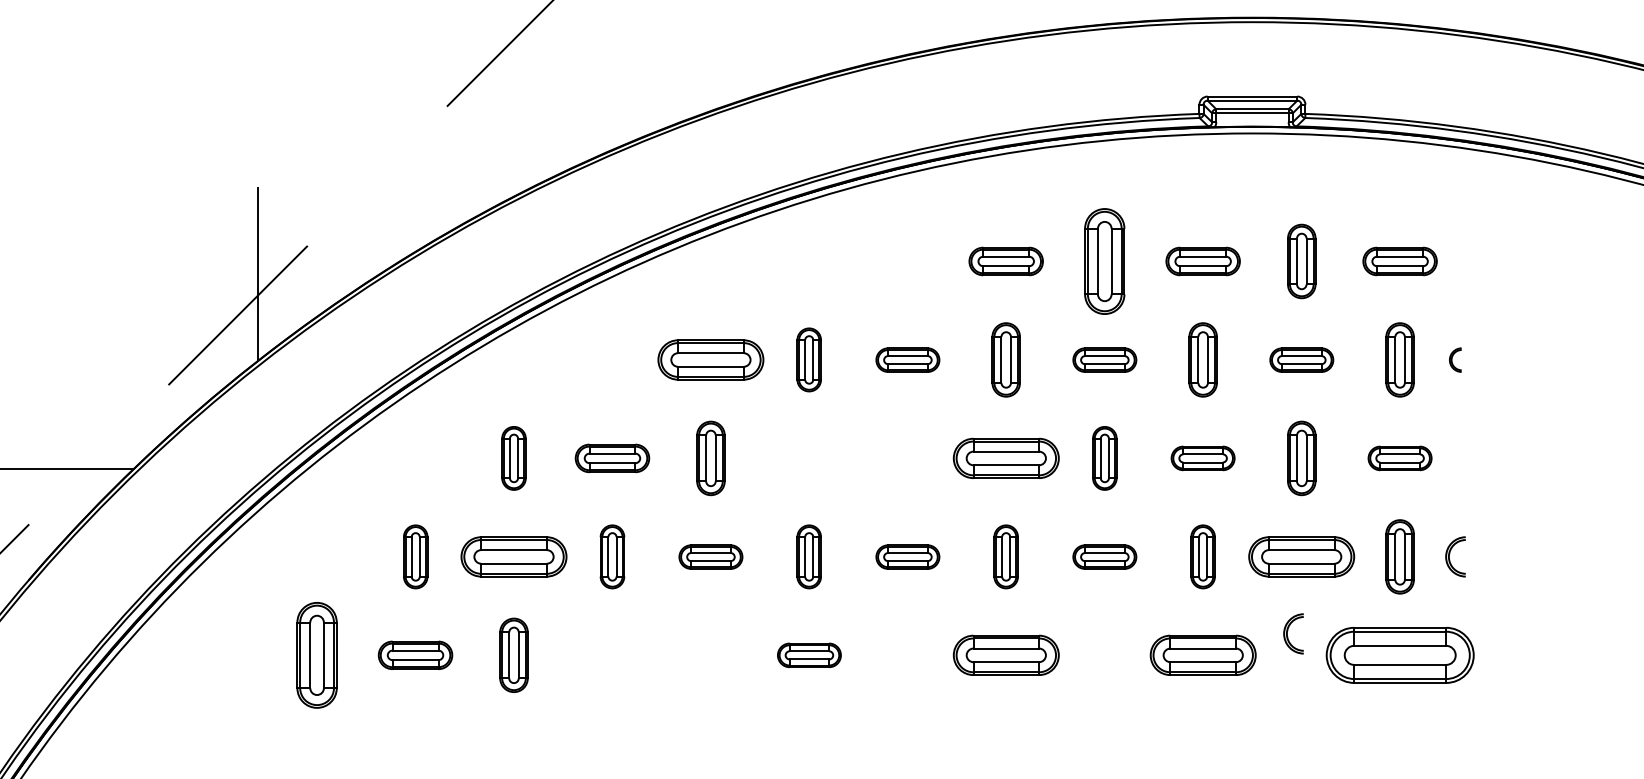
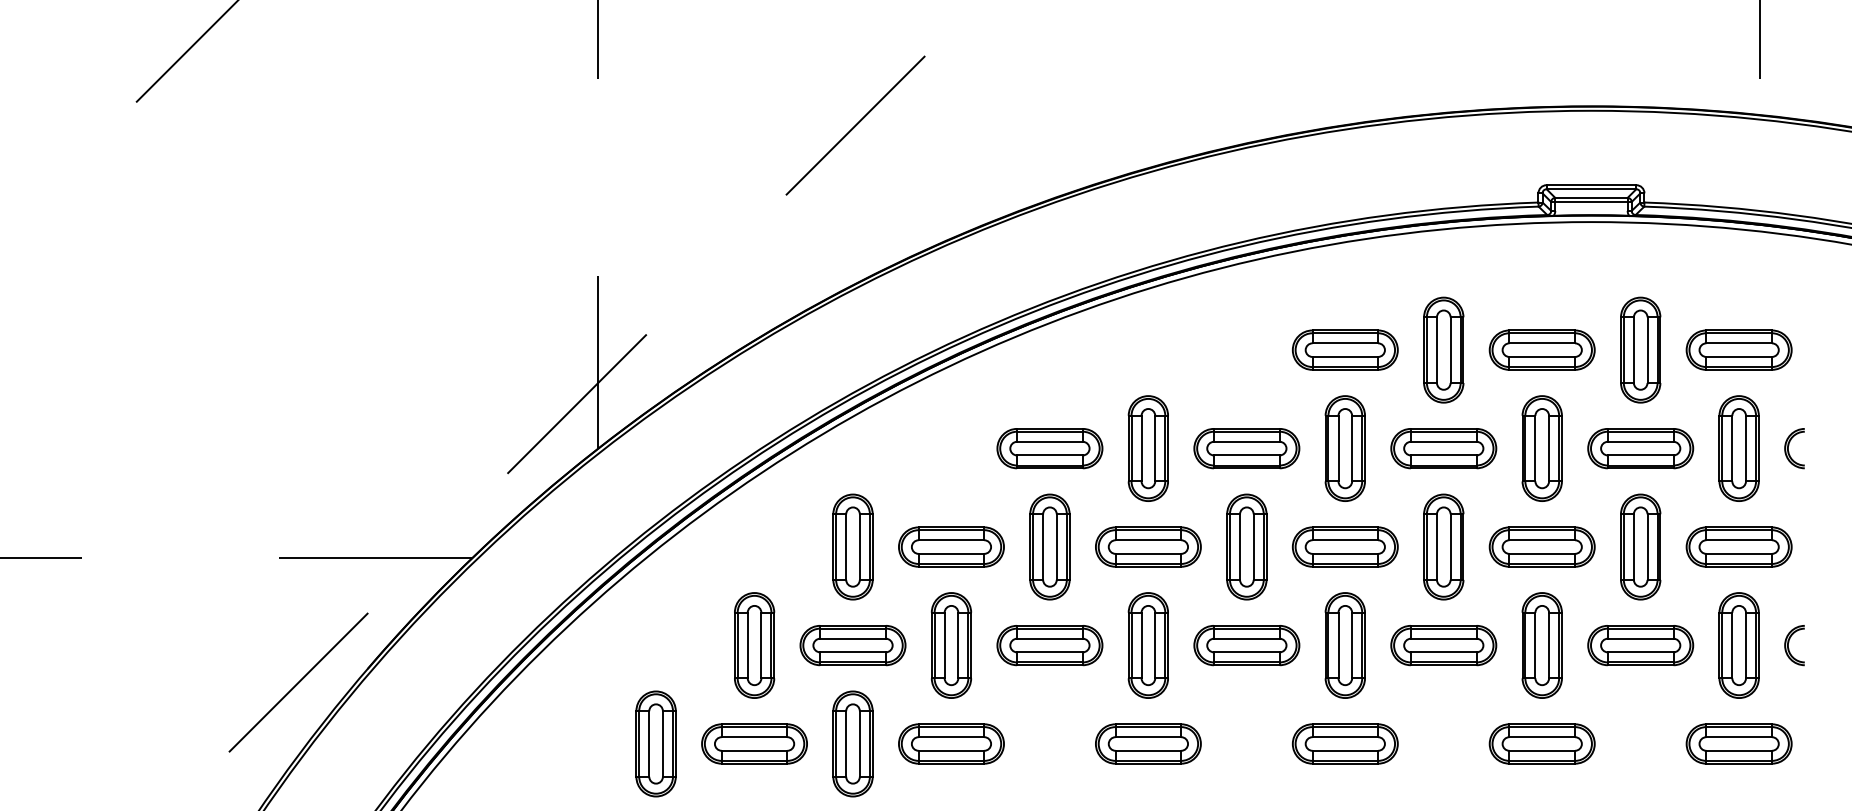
part: (1005, 260) -> (1344, 349), size x1.43
part: (1202, 260) -> (1541, 349), size x1.43
part: (1301, 260) -> (1640, 349), size x1.43
part: (1399, 260) -> (1738, 349), size x1.43
part: (808, 359) -> (1147, 448), size x1.67
part: (907, 359) -> (1246, 448), size x1.67
part: (1005, 359) -> (1344, 448), size x1.43
part: (1104, 359) -> (1443, 448), size x1.67
part: (1202, 359) -> (1541, 448), size x1.43
part: (1301, 359) -> (1640, 448), size x1.67
part: (1399, 359) -> (1738, 448), size x1.43
part: (1455, 359) -> (1794, 448), size x1.67
part: (513, 457) -> (852, 546), size x1.67
part: (612, 457) -> (951, 546), size x1.43
part: (710, 457) -> (1049, 546), size x1.43
part: (809, 457) -> (1148, 546), added
part: (907, 457) -> (1246, 546), added
part: (1104, 457) -> (1443, 546), size x1.67
part: (1202, 457) -> (1541, 546), size x1.67
part: (1301, 457) -> (1640, 546), size x1.43
part: (1399, 457) -> (1738, 546), size x1.67
part: (415, 556) -> (754, 645), size x1.67
part: (612, 556) -> (951, 645), size x1.67
part: (710, 556) -> (1049, 645), size x1.67
part: (808, 556) -> (1147, 645), size x1.67
part: (907, 556) -> (1246, 645), size x1.67
part: (1005, 556) -> (1344, 645), size x1.67
part: (1104, 556) -> (1443, 645), size x1.67
part: (1202, 556) -> (1541, 645), size x1.67
part: (1399, 556) -> (1738, 645), size x1.43
part: (1293, 633) -> (1632, 722), removed
part: (415, 654) -> (754, 743), size x1.43
part: (513, 654) -> (852, 743), size x1.43
part: (612, 654) -> (951, 743), added
part: (809, 654) -> (1148, 743), size x1.67
part: (1399, 654) -> (1738, 743), size x0.71

